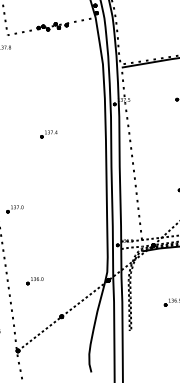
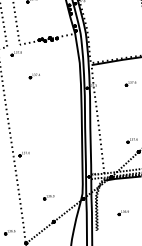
part: (46, 134) -> (33, 76), moved
part: (34, 281) -> (48, 197), moved

